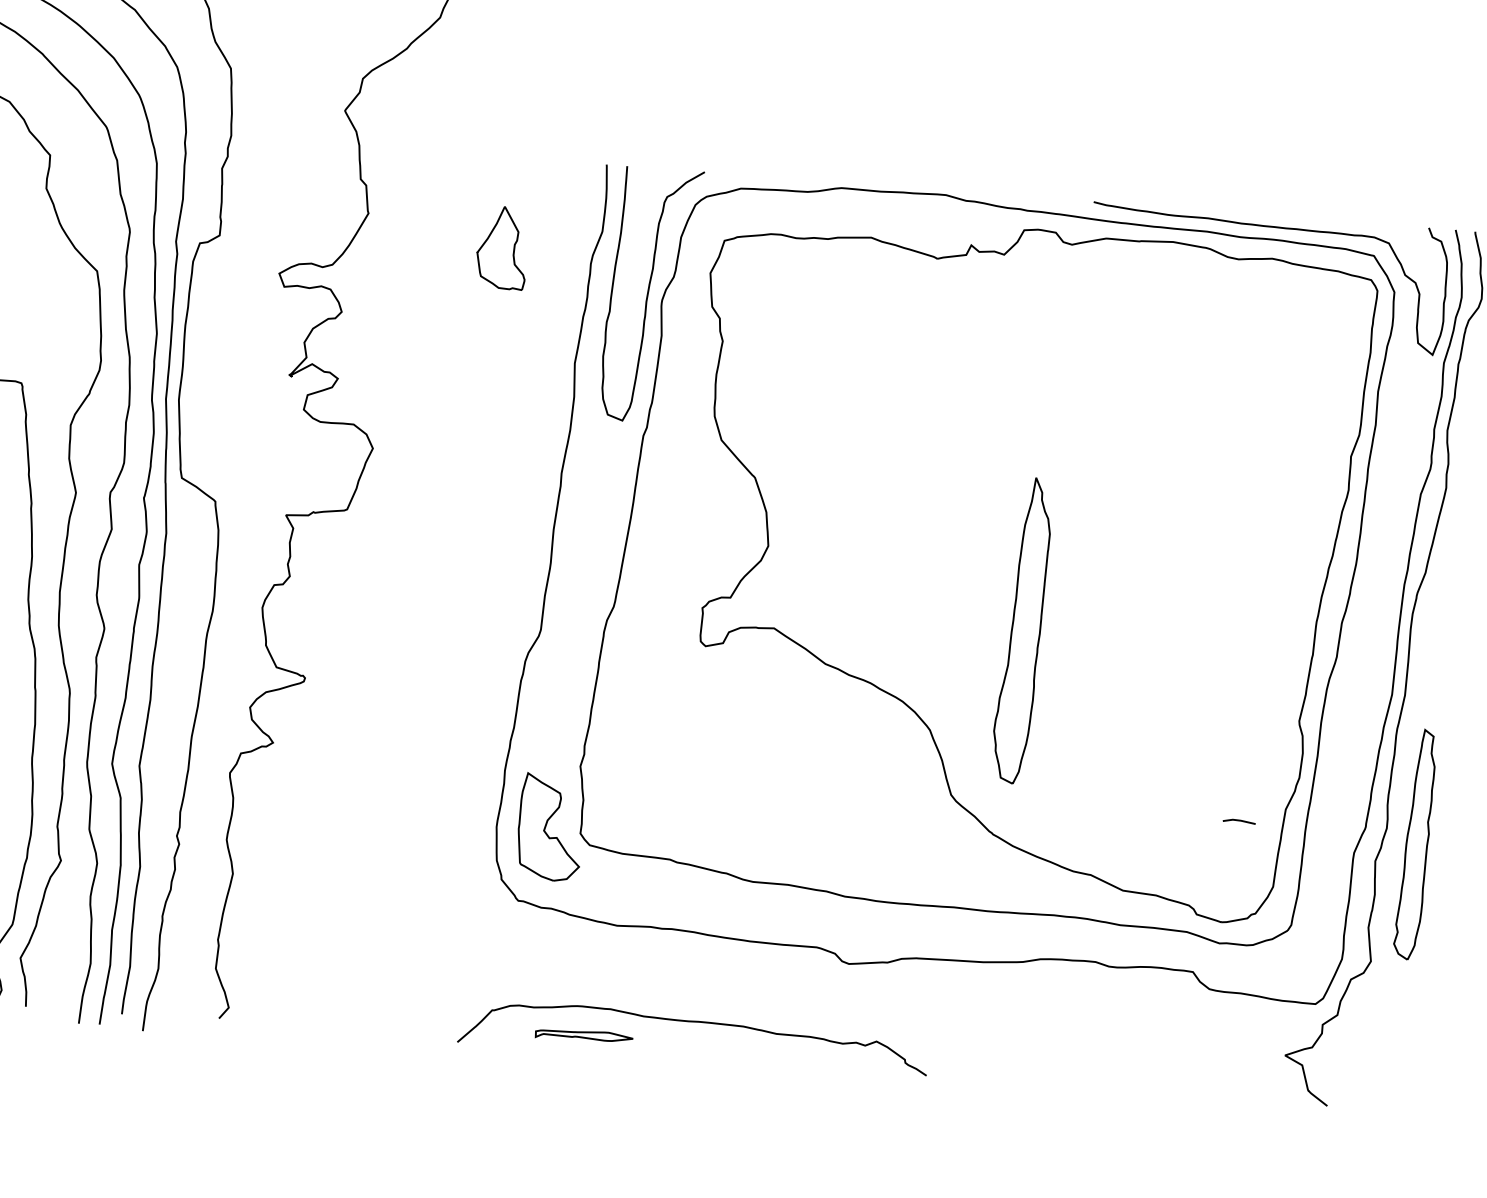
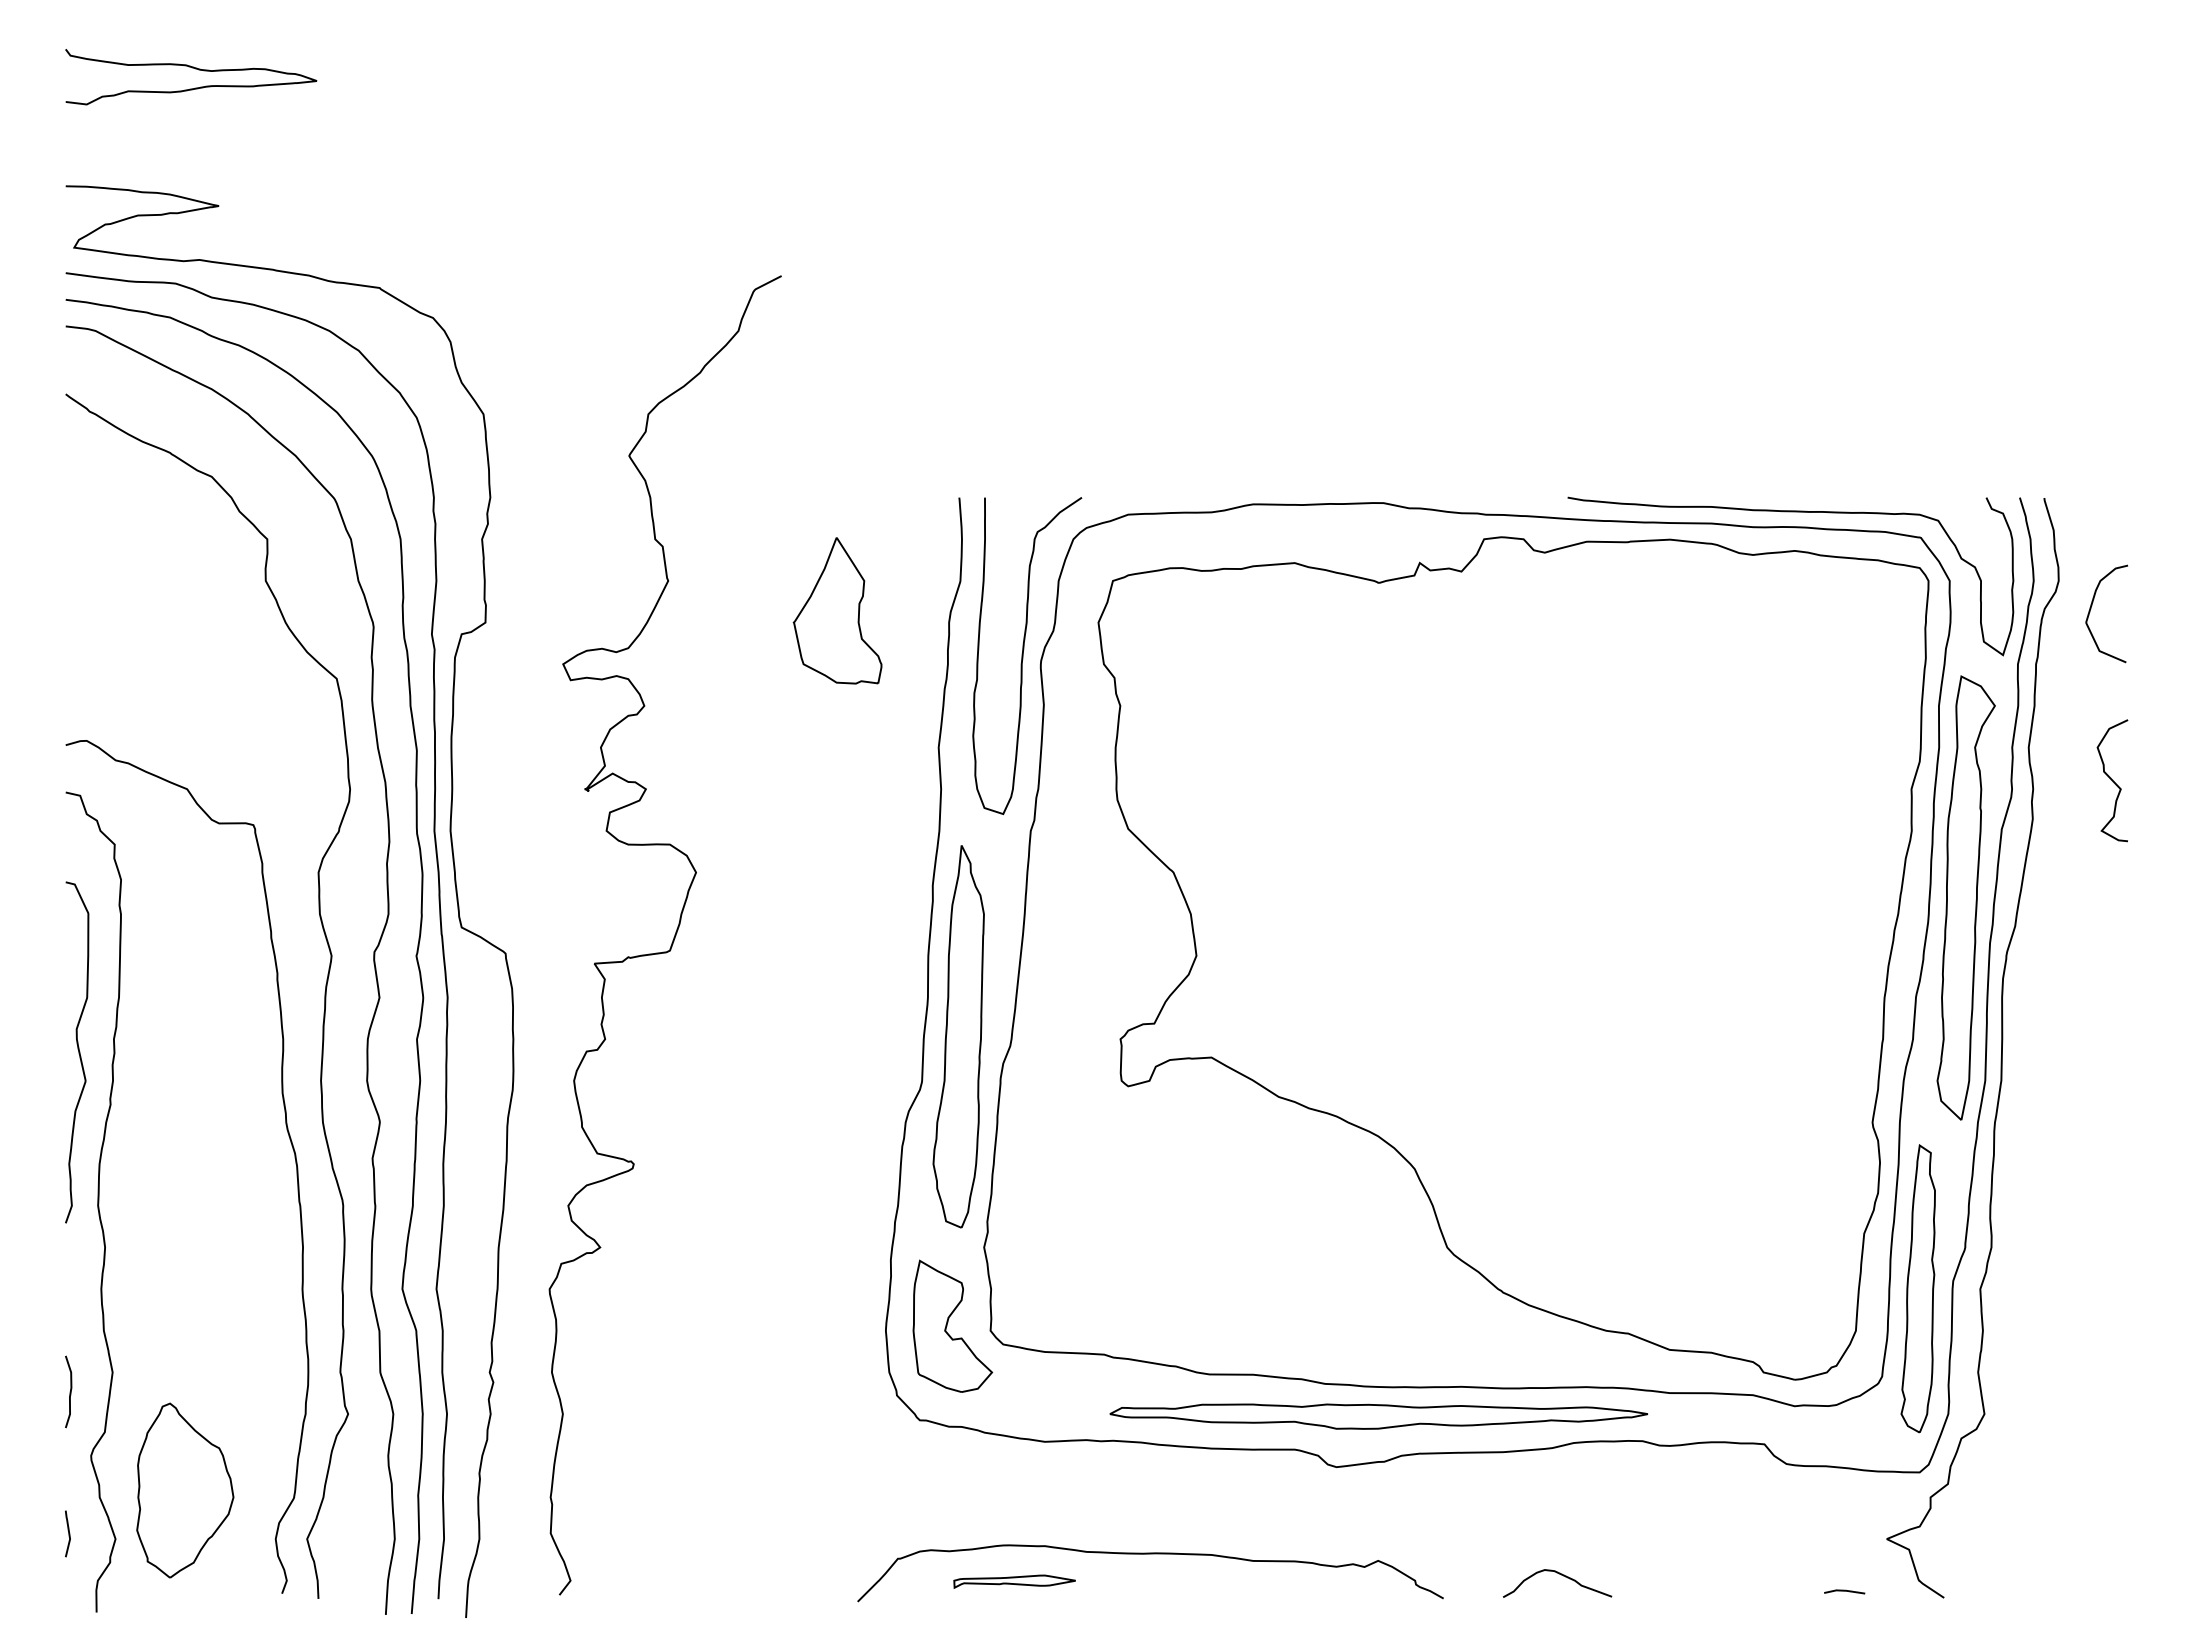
part: (502, 247) -> (837, 610), size x1.43
part: (1387, 546) -> (1965, 897), added
part: (1021, 630) -> (958, 1036), moved
line: (1239, 821) -> (1844, 1591), moved
part: (1414, 844) -> (1917, 1288), moved
part: (885, 926) -> (1378, 1416), added
curve: (1022, 1064) -> (1561, 1575), added

